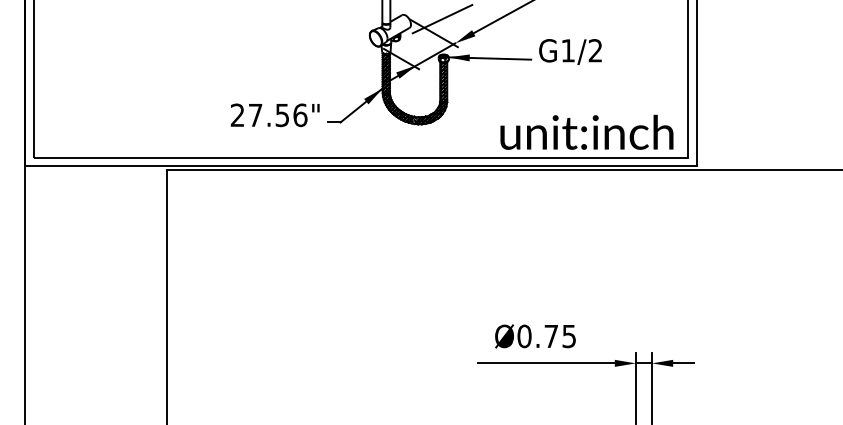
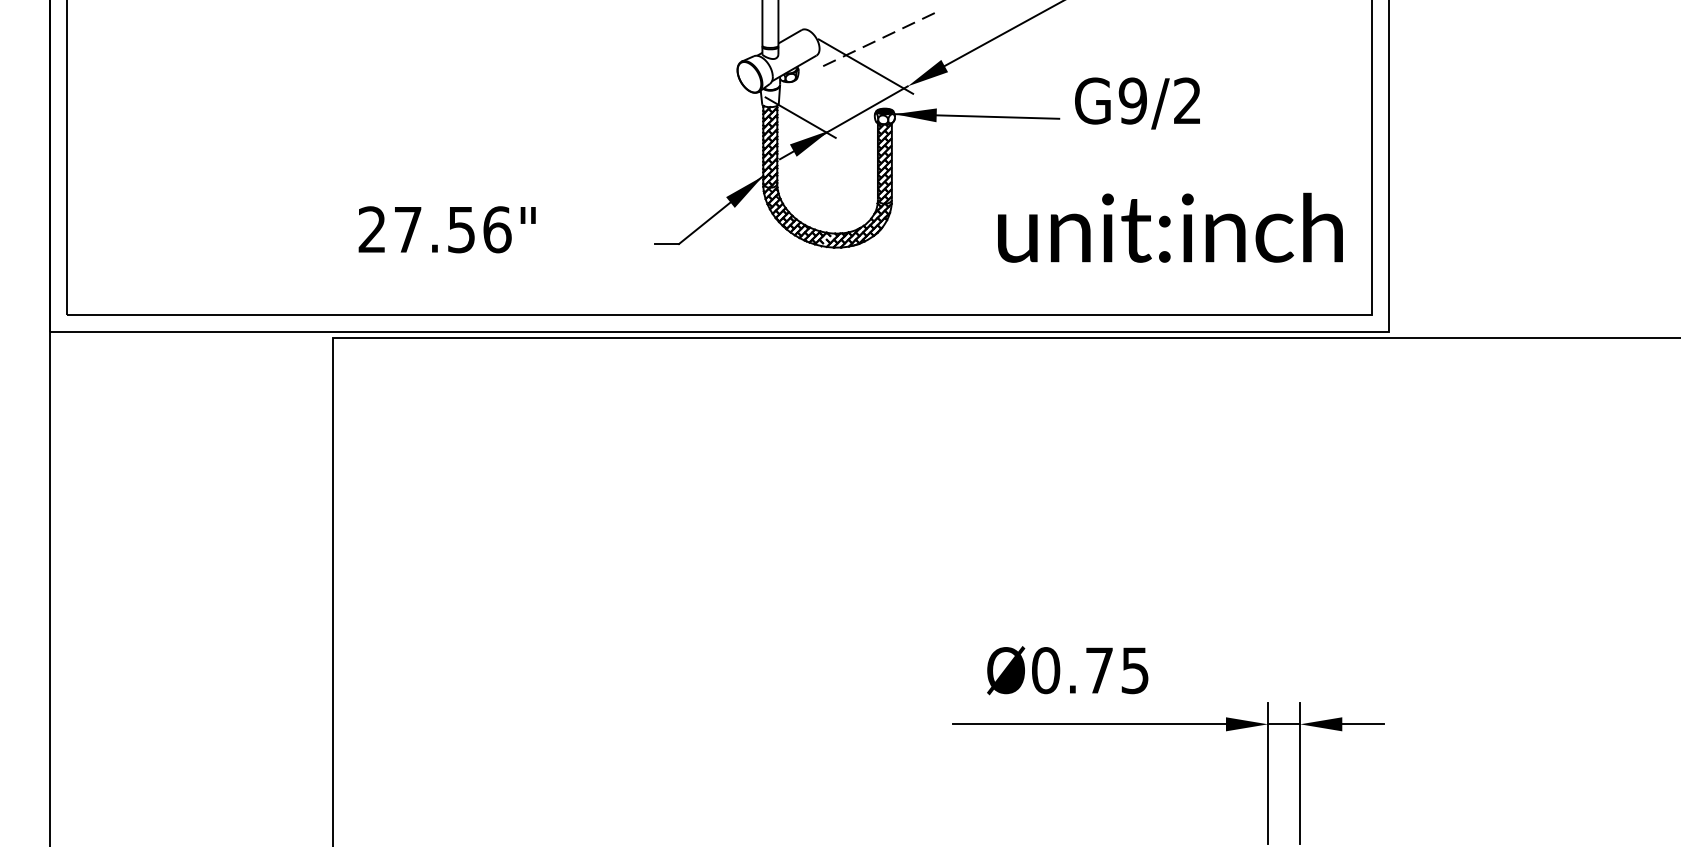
line: (442, 19) -> (882, 38), solid -> dashed
text: (568, 50) -> (1133, 100), G1/2 -> G9/2
text: (274, 115) -> (445, 230), moved
text: (586, 131) -> (1169, 226), moved

